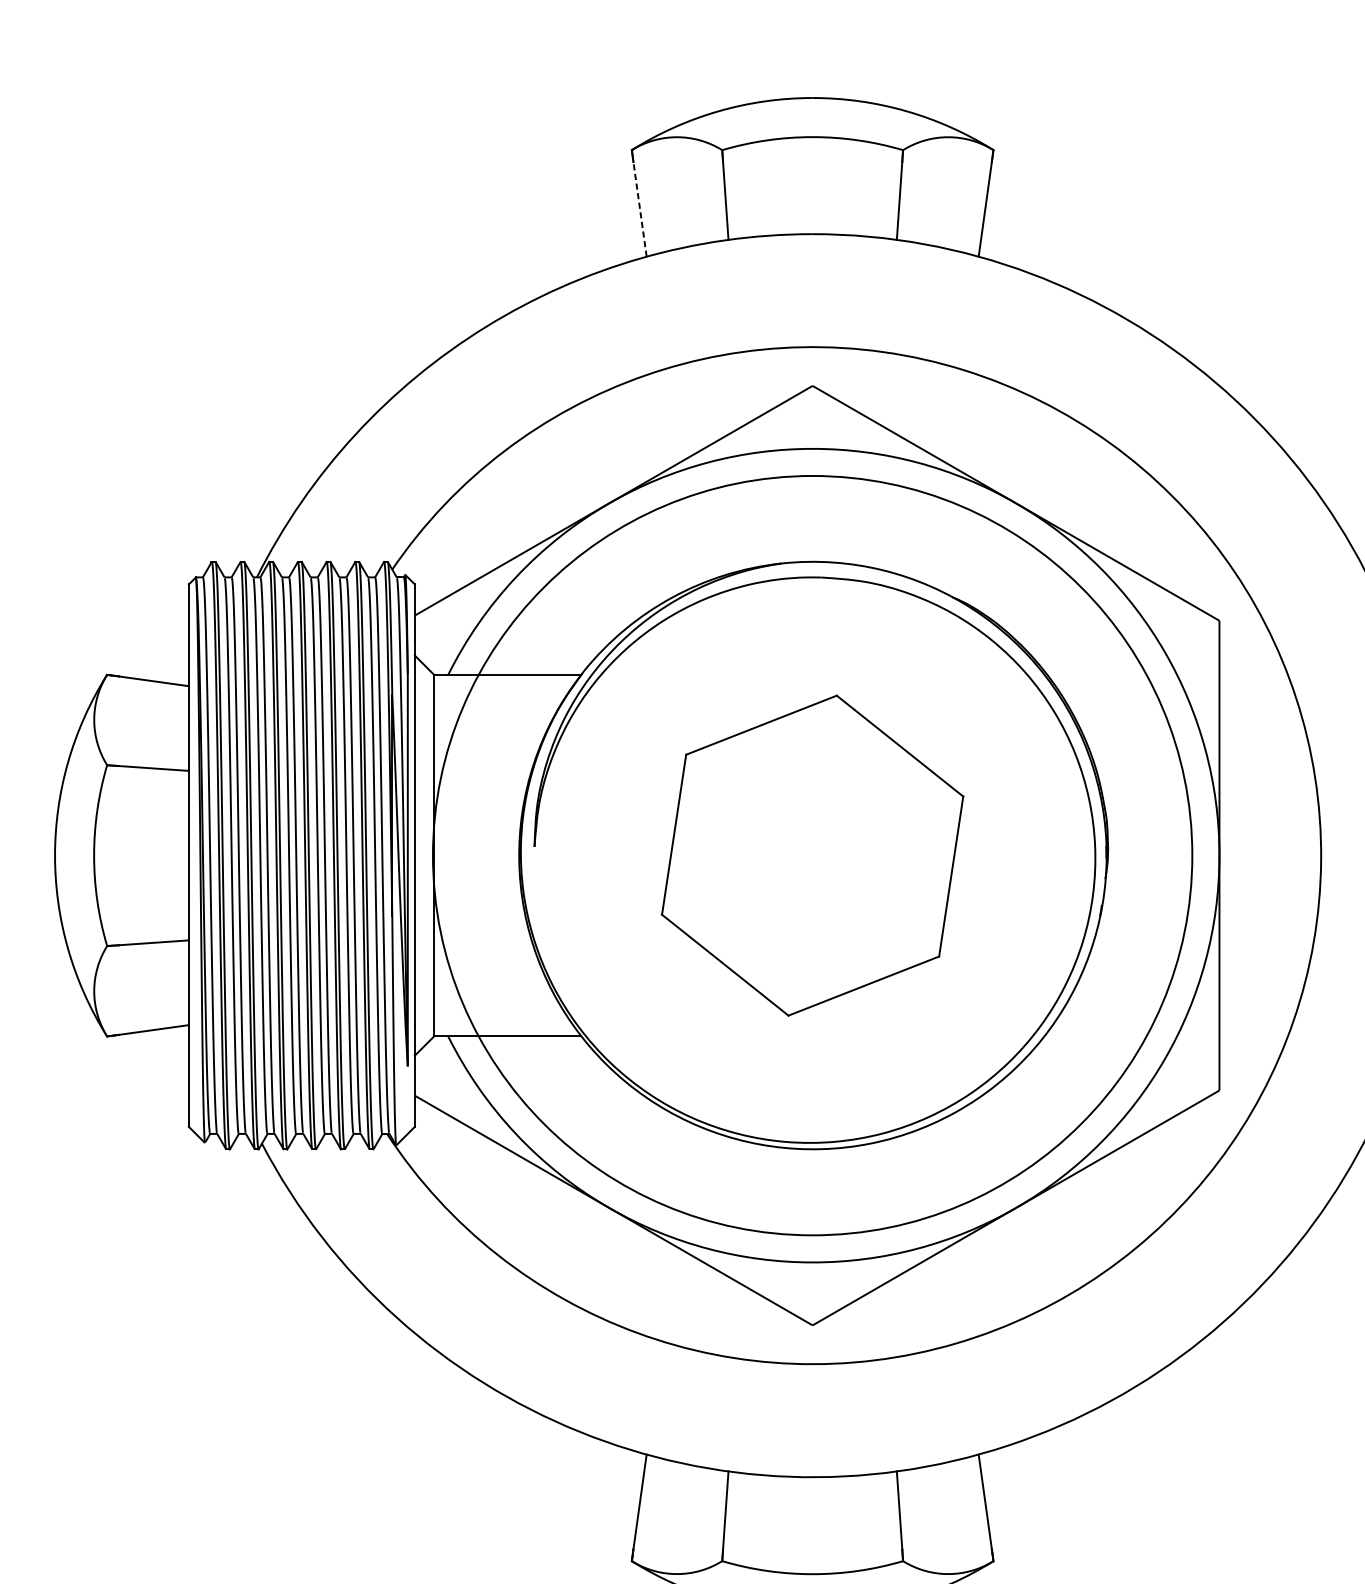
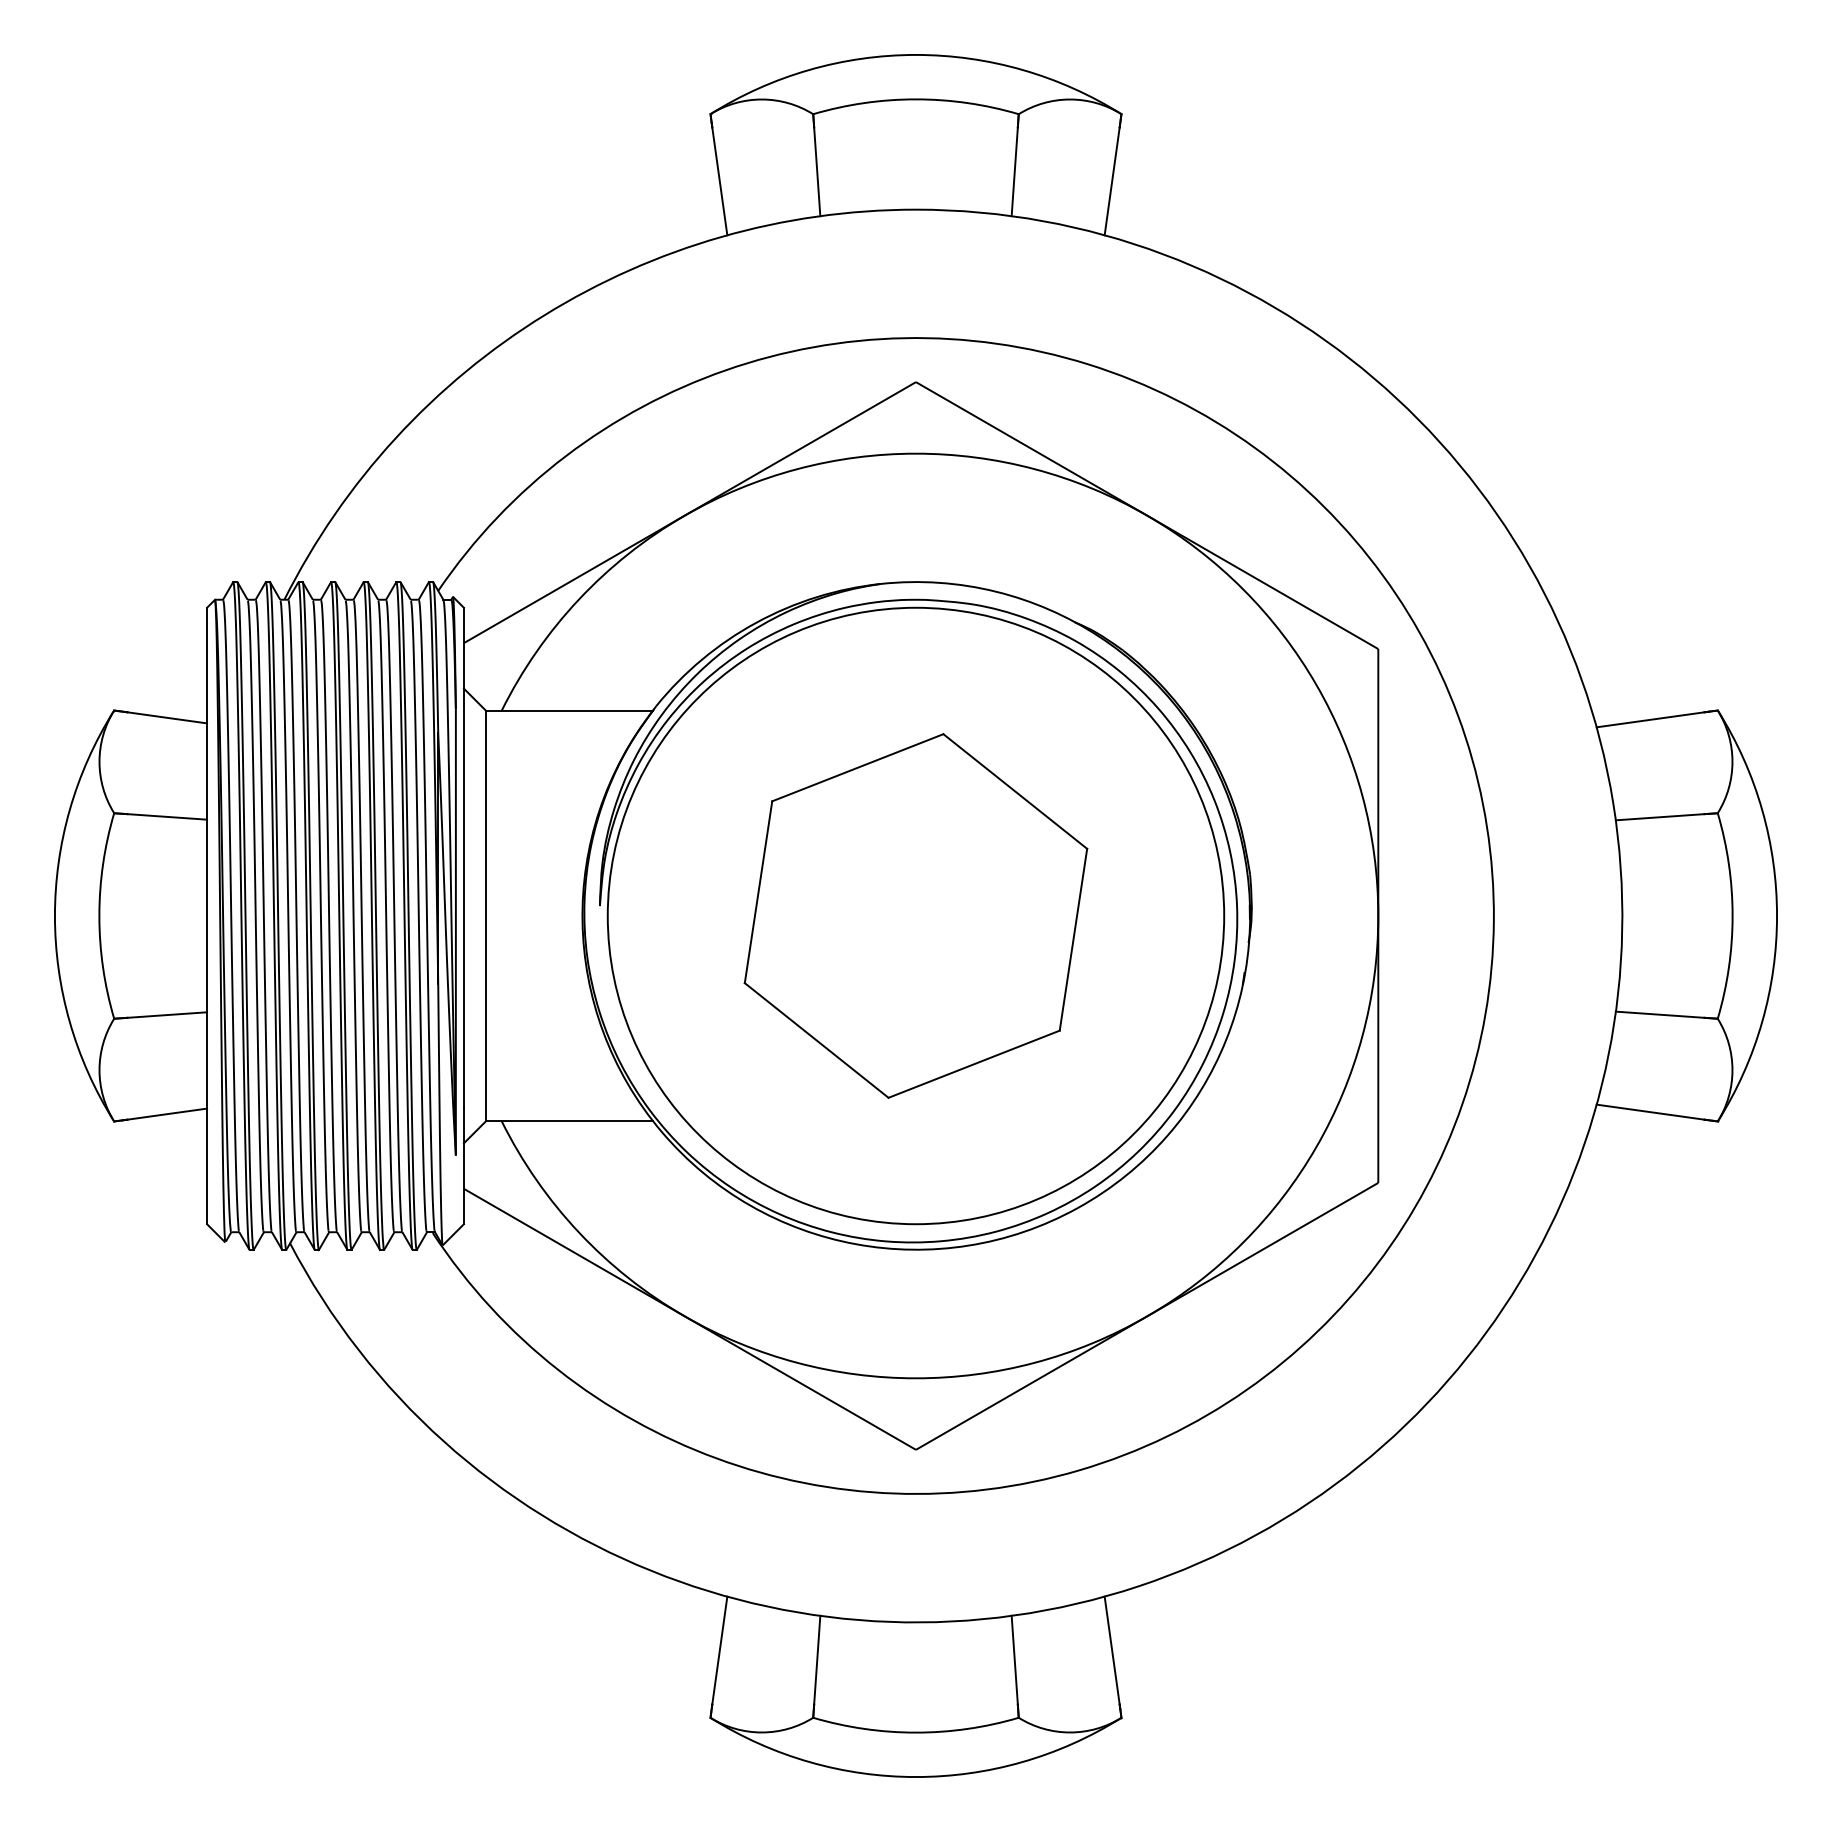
line: (639, 208) -> (719, 180), dashed -> solid
circle: (812, 855) -> (915, 915), size x0.71

